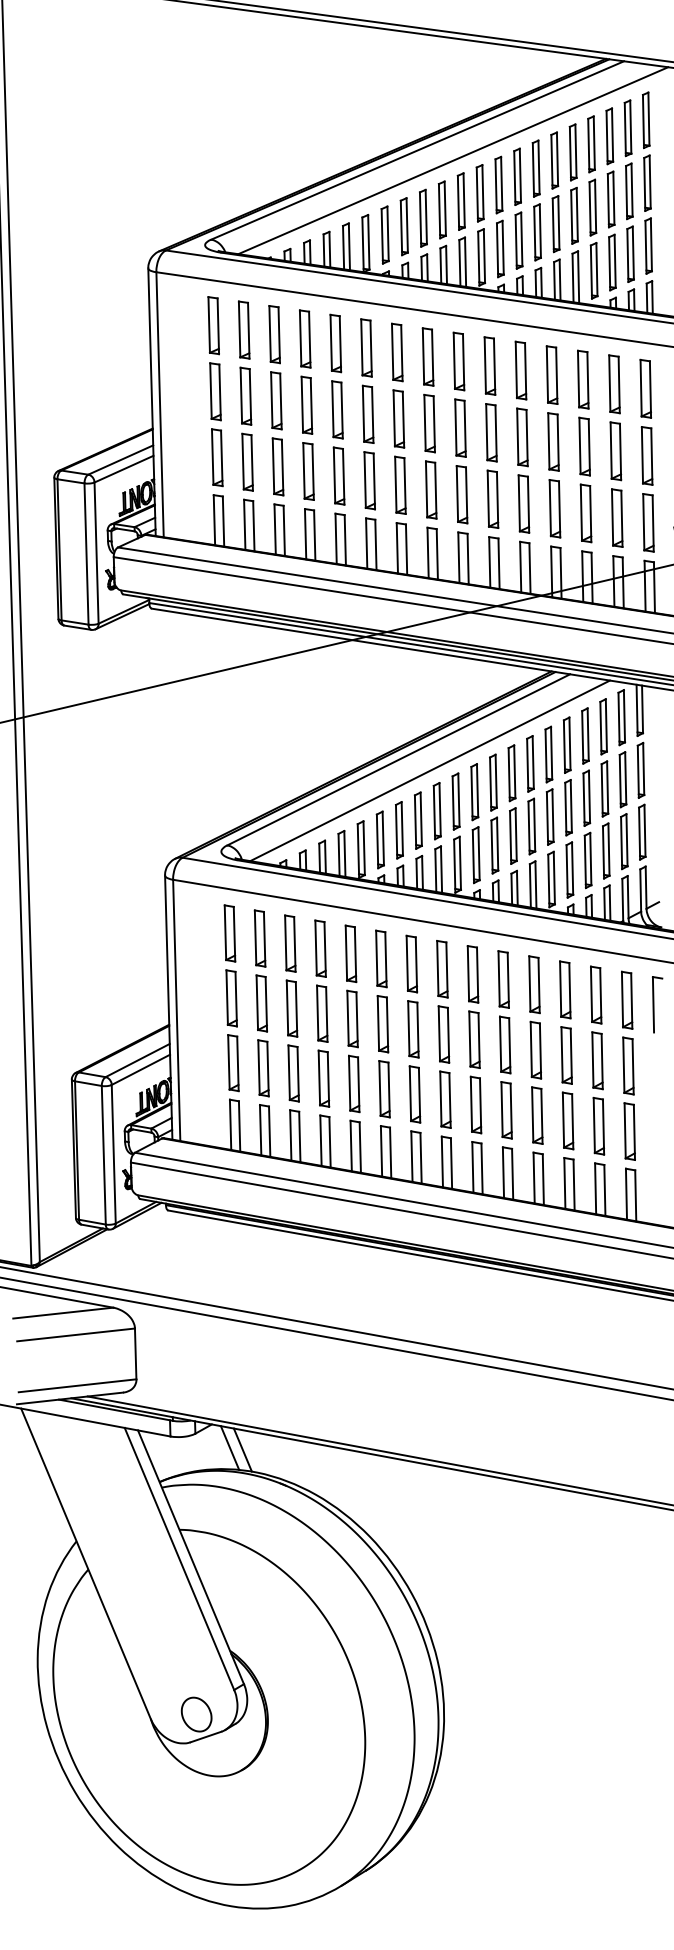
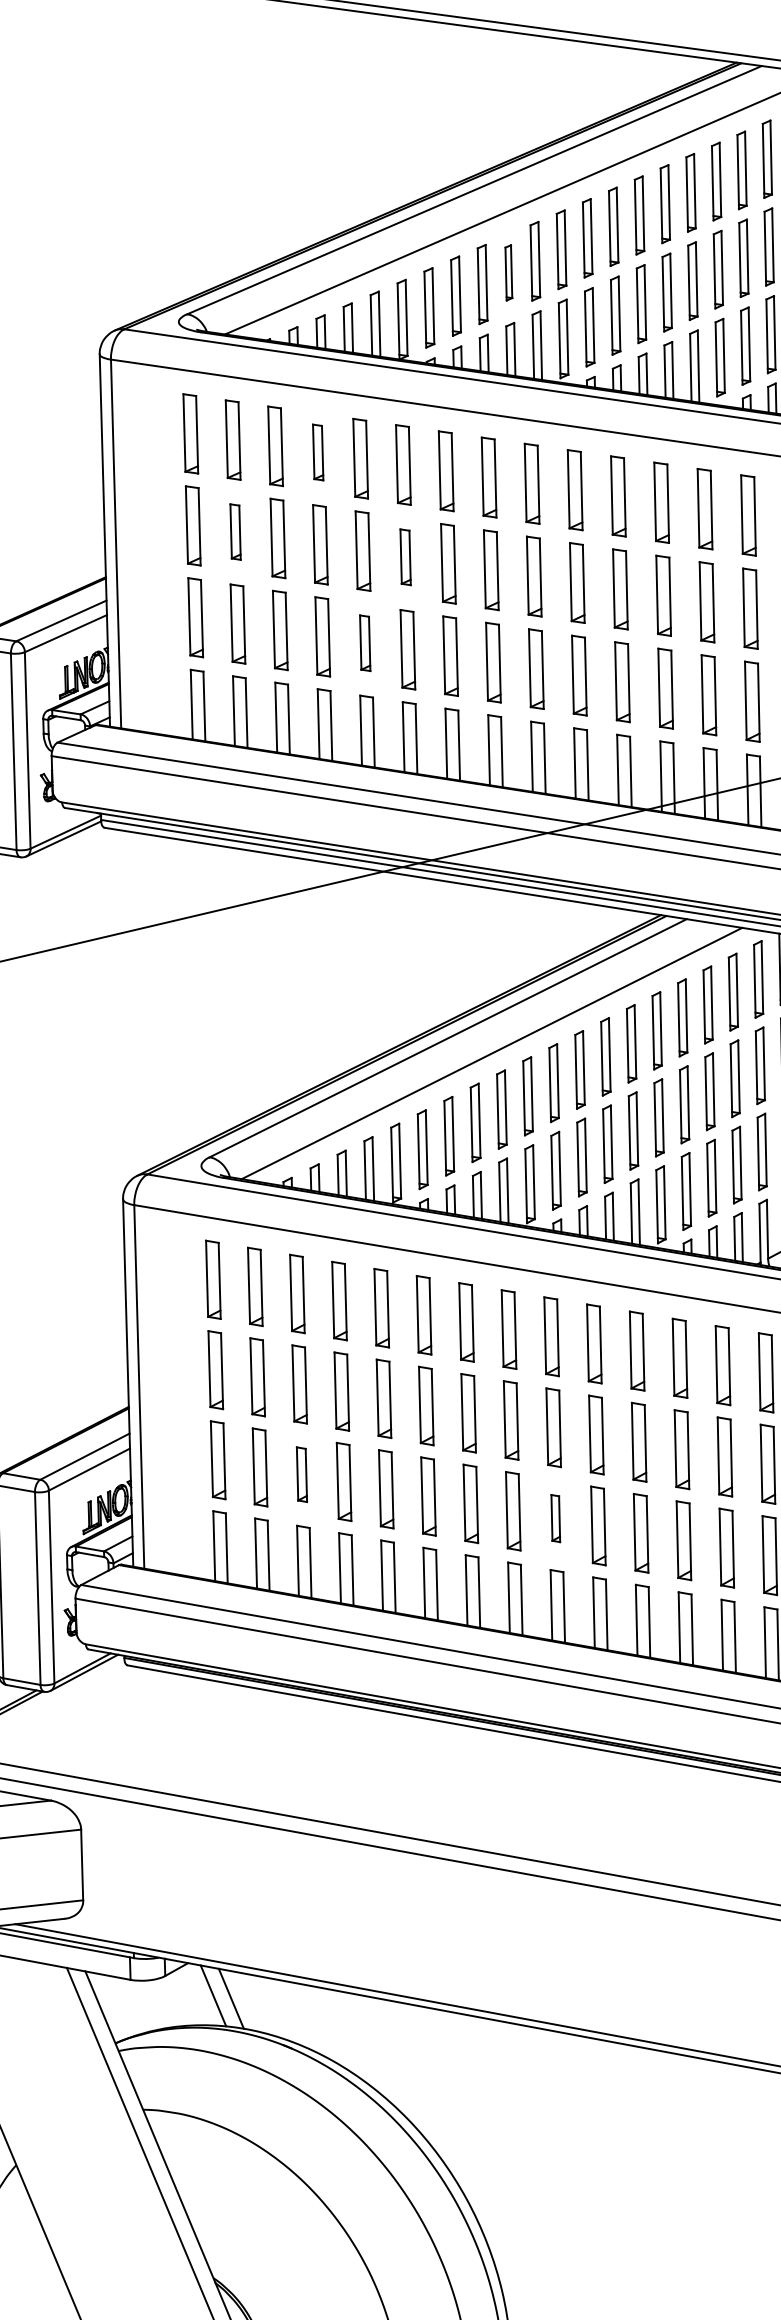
part: (441, 209) -> (507, 272), size x0.7
part: (305, 338) -> (318, 451), size x0.7
part: (245, 395) -> (234, 531), size x0.7
part: (367, 413) -> (404, 556), size x0.7
part: (338, 475) -> (364, 642), size x0.7
part: (293, 1073) -> (301, 1474), size x0.7
part: (475, 1104) -> (555, 1517), size x0.6

